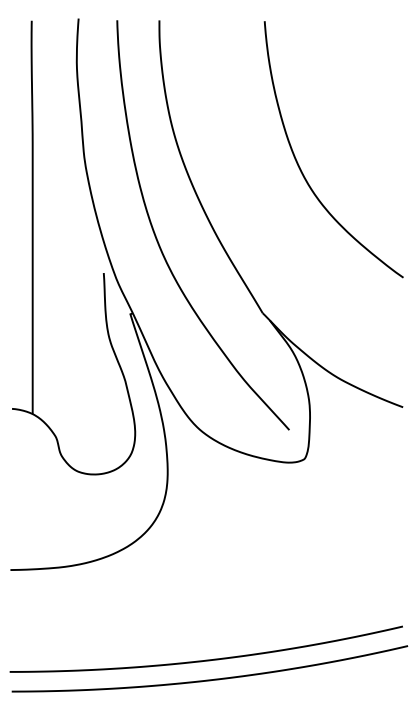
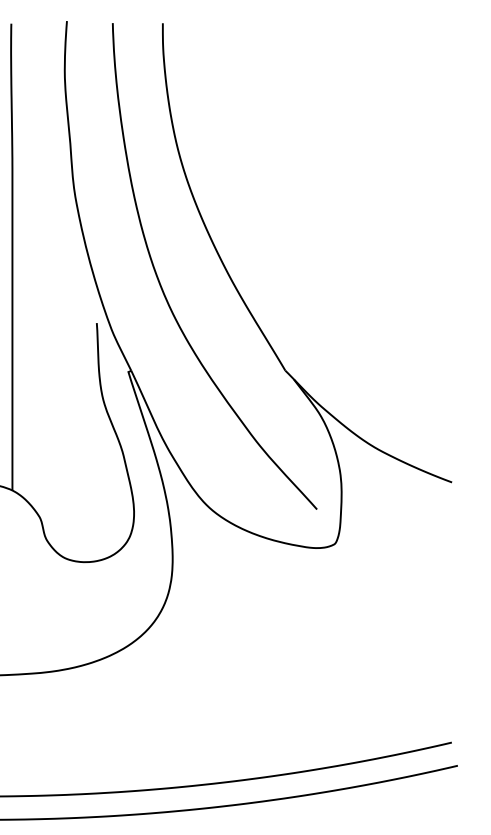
curve: (298, 162) -> (327, 191), removed

